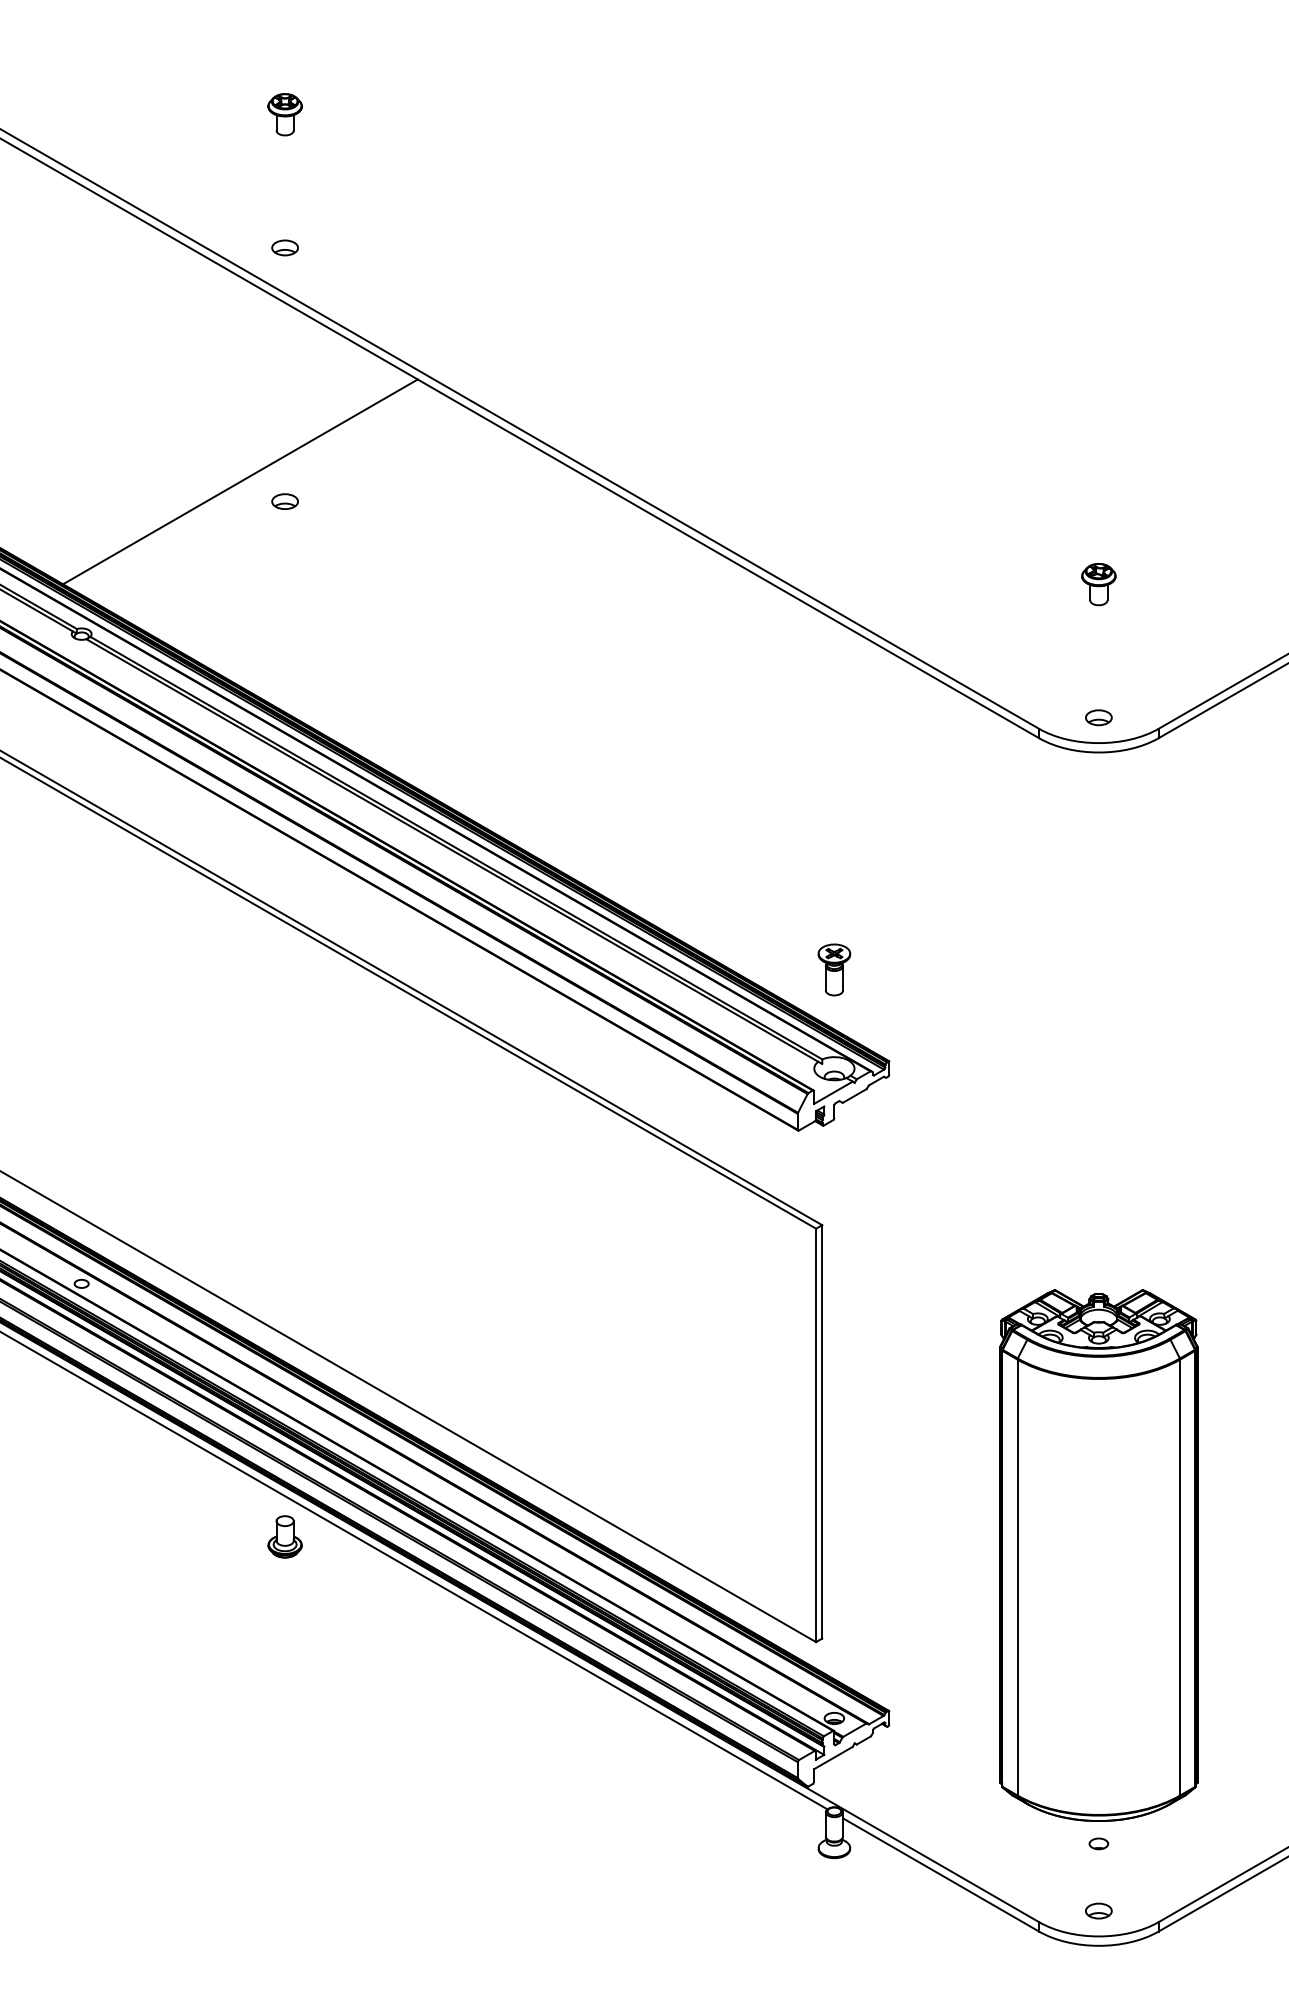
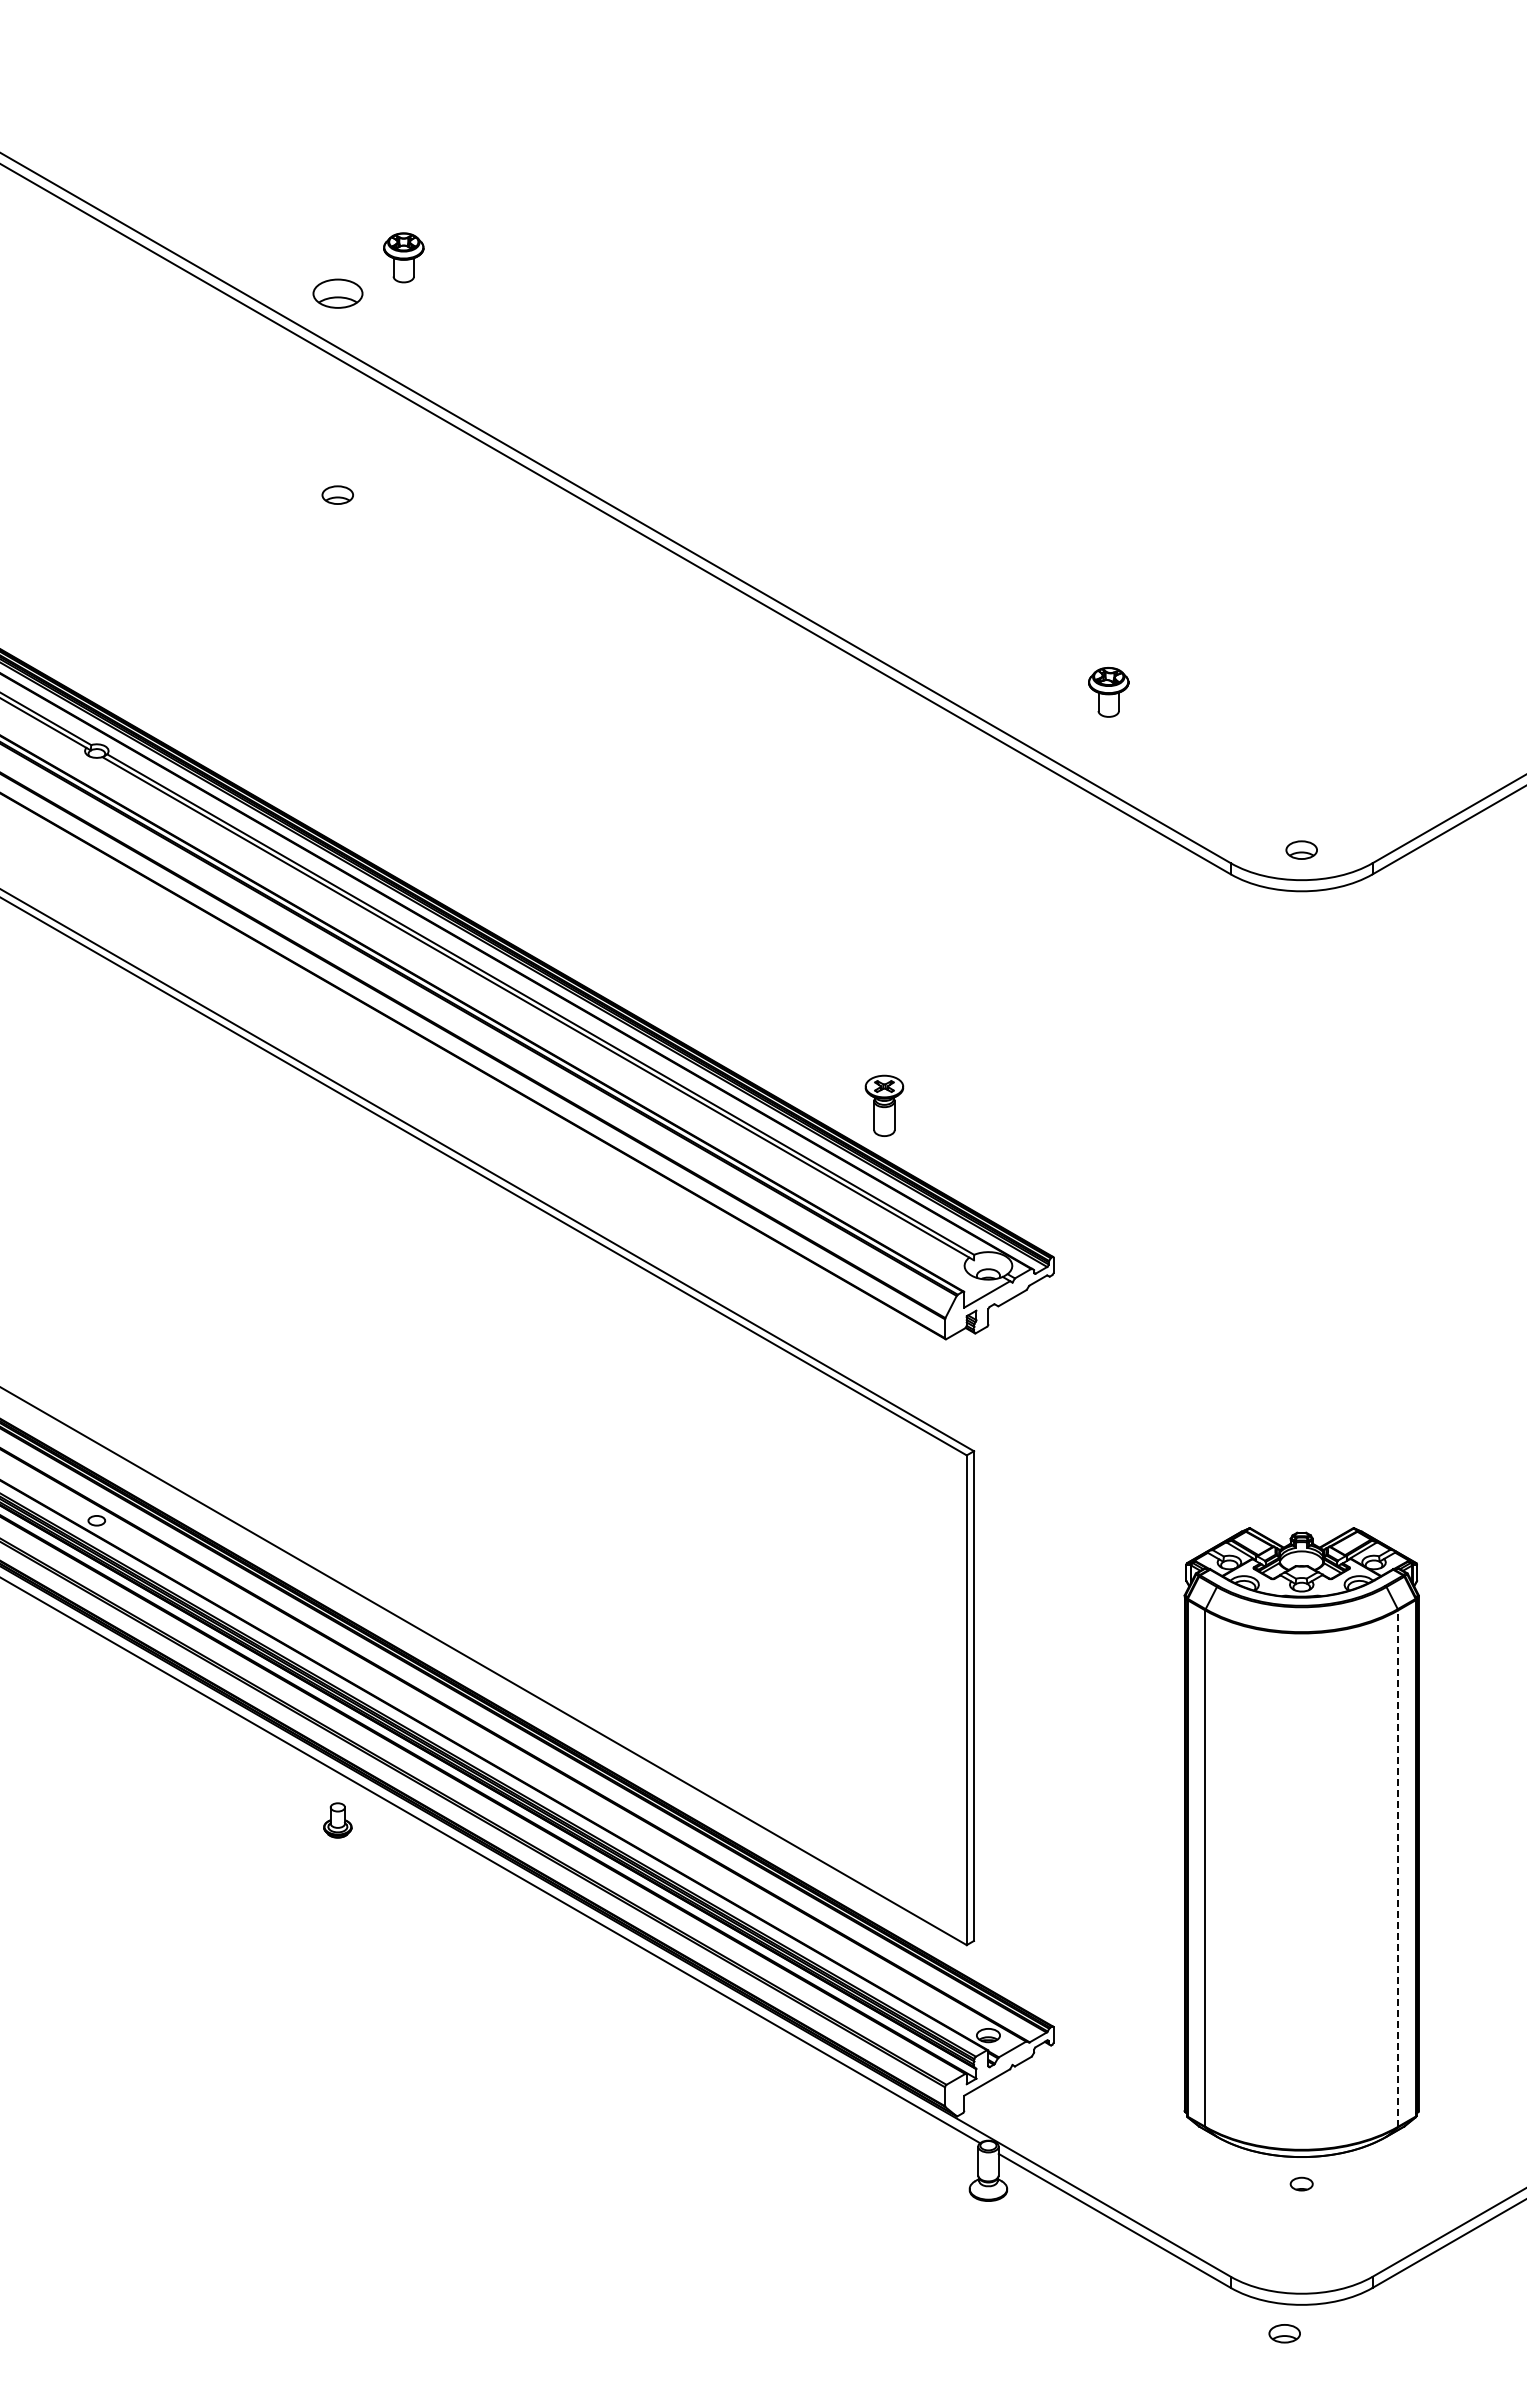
part: (284, 114) -> (403, 257), moved
part: (284, 247) -> (337, 293), size x1.6
line: (240, 481) -> (284, 570), removed
part: (284, 501) -> (337, 494), moved
part: (1098, 584) -> (1108, 692), moved
part: (834, 969) -> (884, 1105), moved
part: (284, 1536) -> (337, 1820), size x0.7
line: (1180, 1577) -> (1398, 1868), solid -> dashed
part: (1098, 1910) -> (1284, 2333), moved

